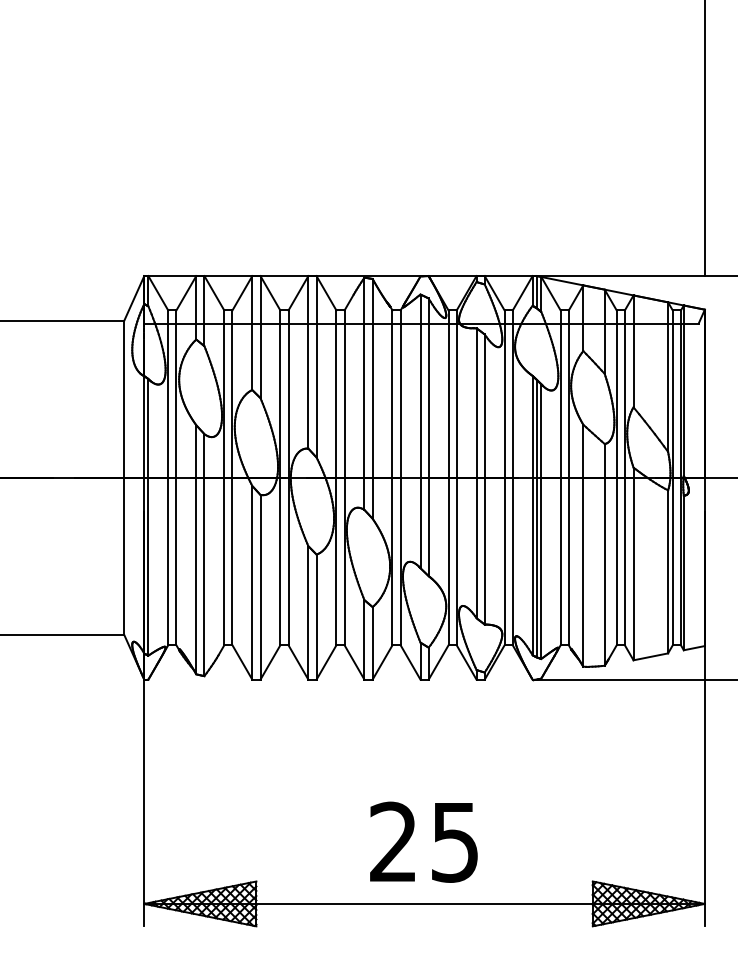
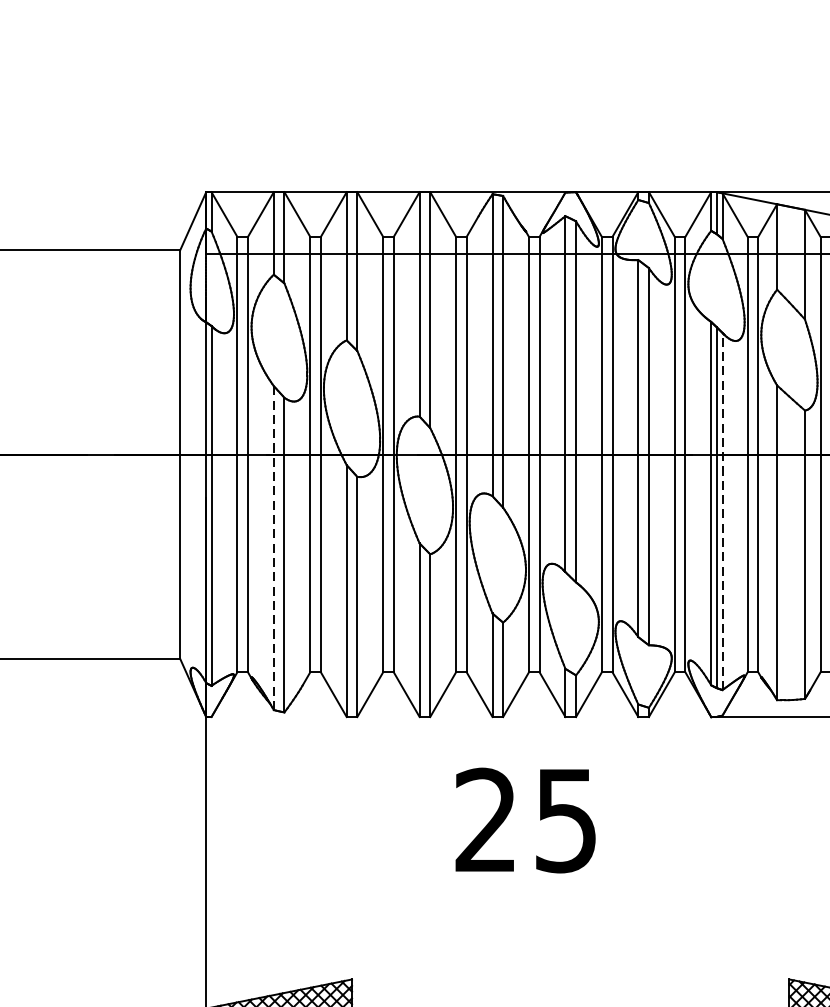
line: (541, 521) -> (722, 511), solid -> dashed
line: (196, 549) -> (274, 547), solid -> dashed
text: (423, 841) -> (525, 819), moved

